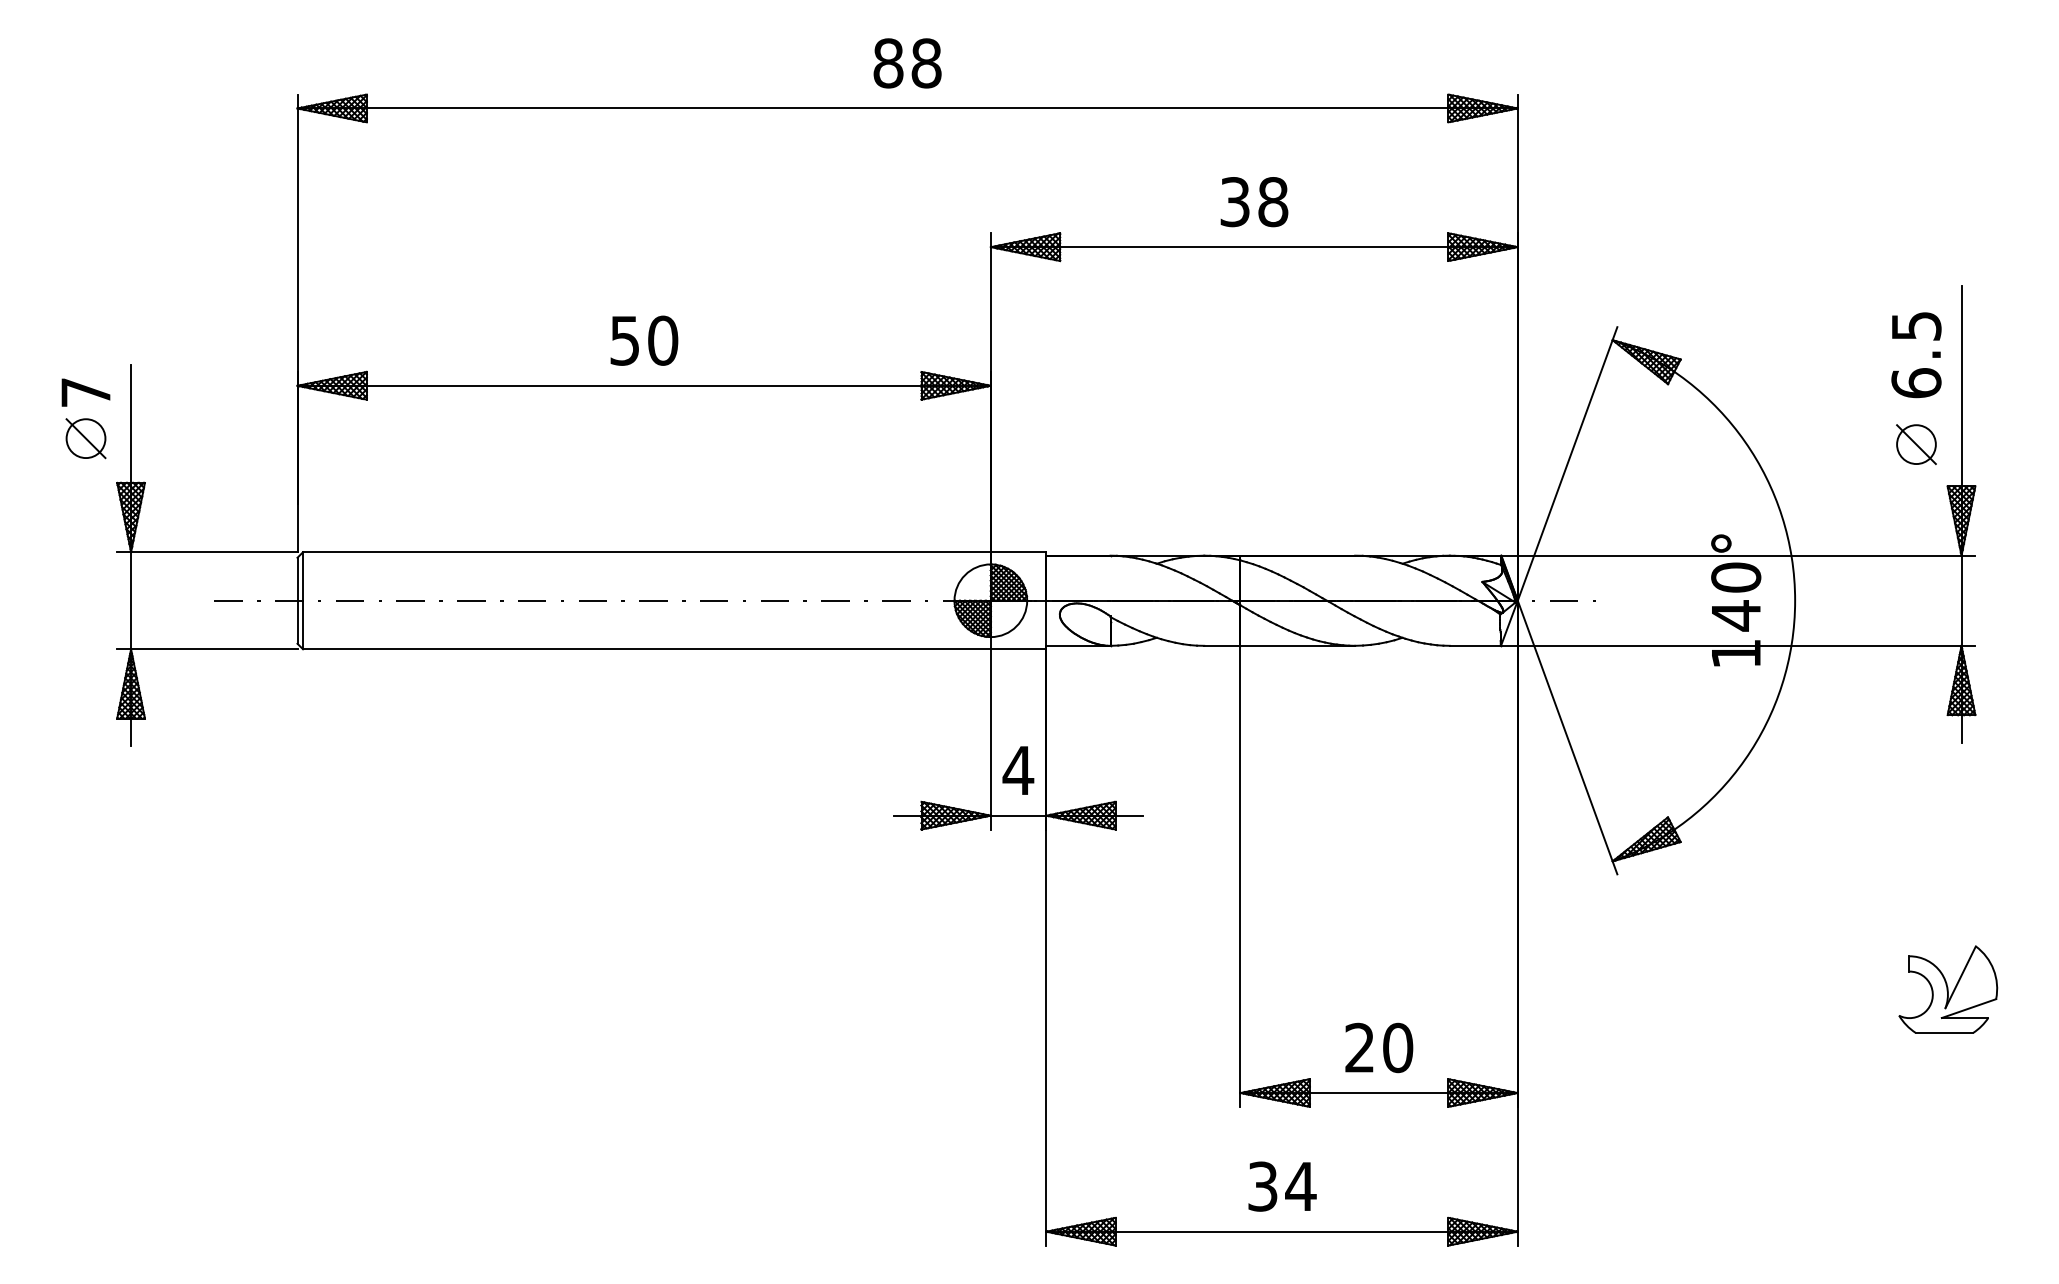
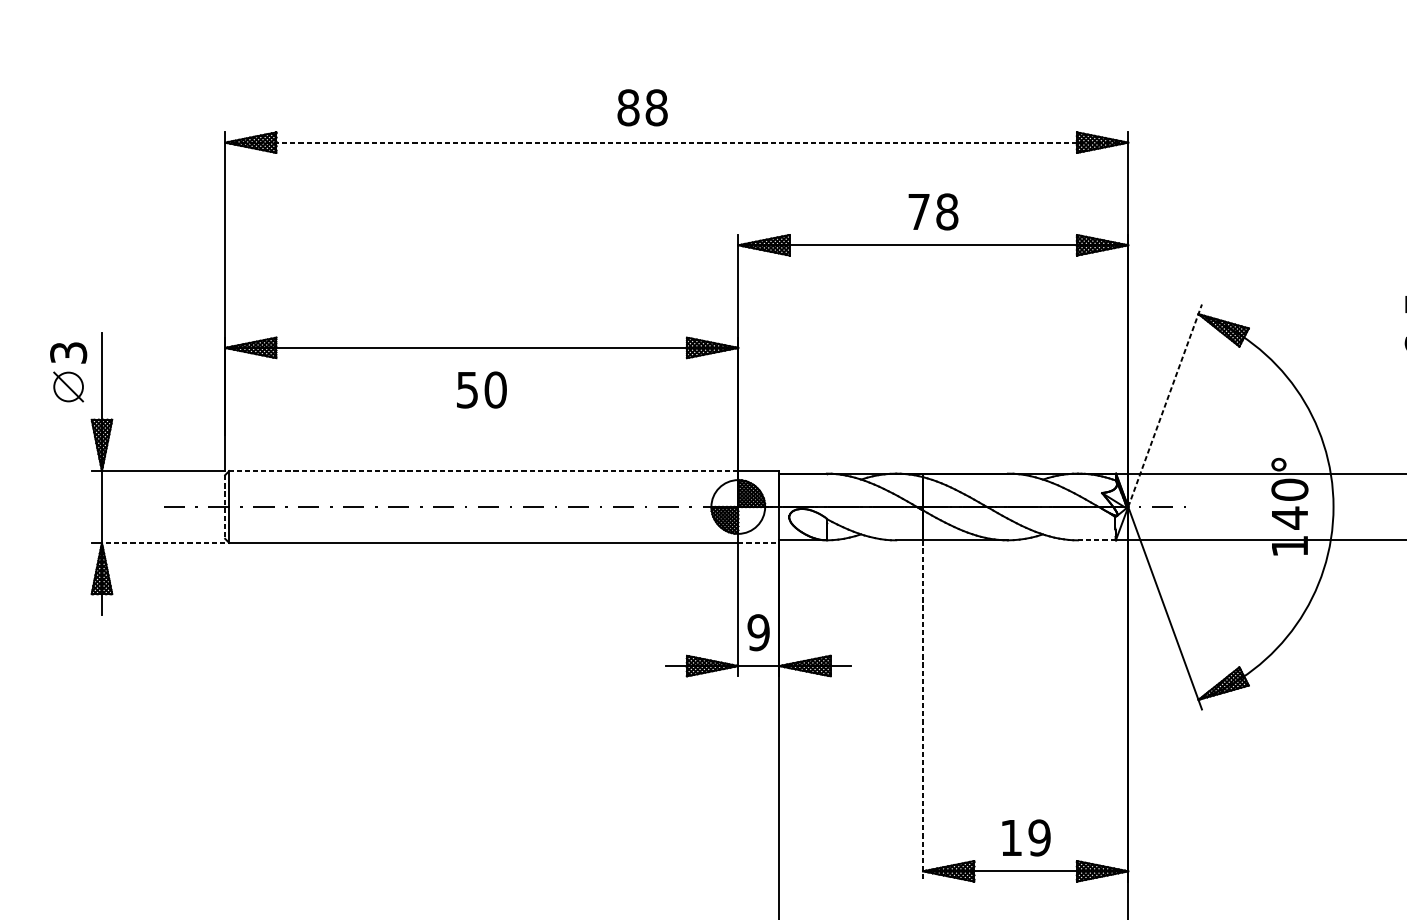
text: (907, 63) -> (642, 107), moved
line: (908, 108) -> (677, 142), solid -> dashed
text: (1234, 202) -> (918, 212), 38 -> 78
text: (644, 340) -> (481, 389), moved
text: (86, 392) -> (68, 352), 7 -> 3
line: (1567, 463) -> (1165, 405), solid -> dashed
line: (646, 552) -> (483, 471), solid -> dashed
line: (297, 600) -> (225, 506), solid -> dashed
line: (1475, 645) -> (1096, 540), solid -> dashed
line: (213, 649) -> (162, 543), solid -> dashed
line: (1018, 649) -> (758, 543), solid -> dashed
text: (1018, 770) -> (758, 632), 4 -> 9
line: (1240, 876) -> (923, 711), solid -> dashed
text: (1379, 1047) -> (1025, 837), 20 -> 19

